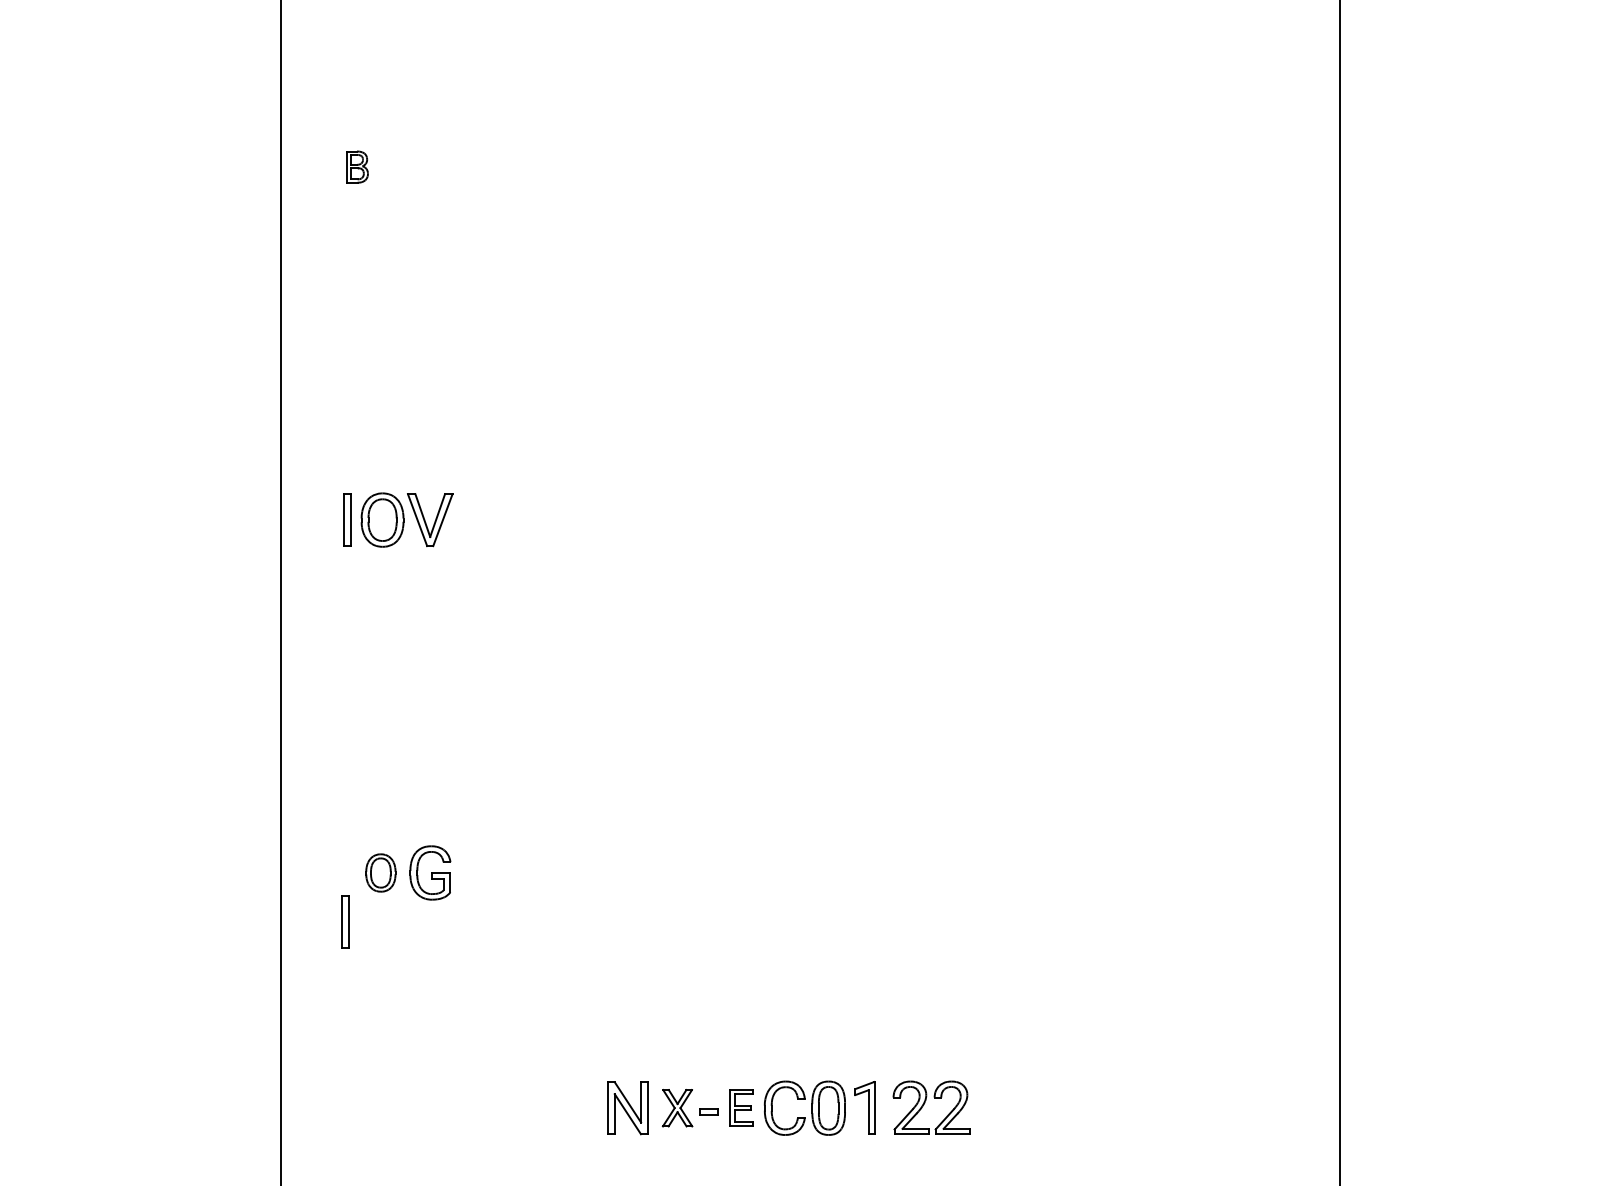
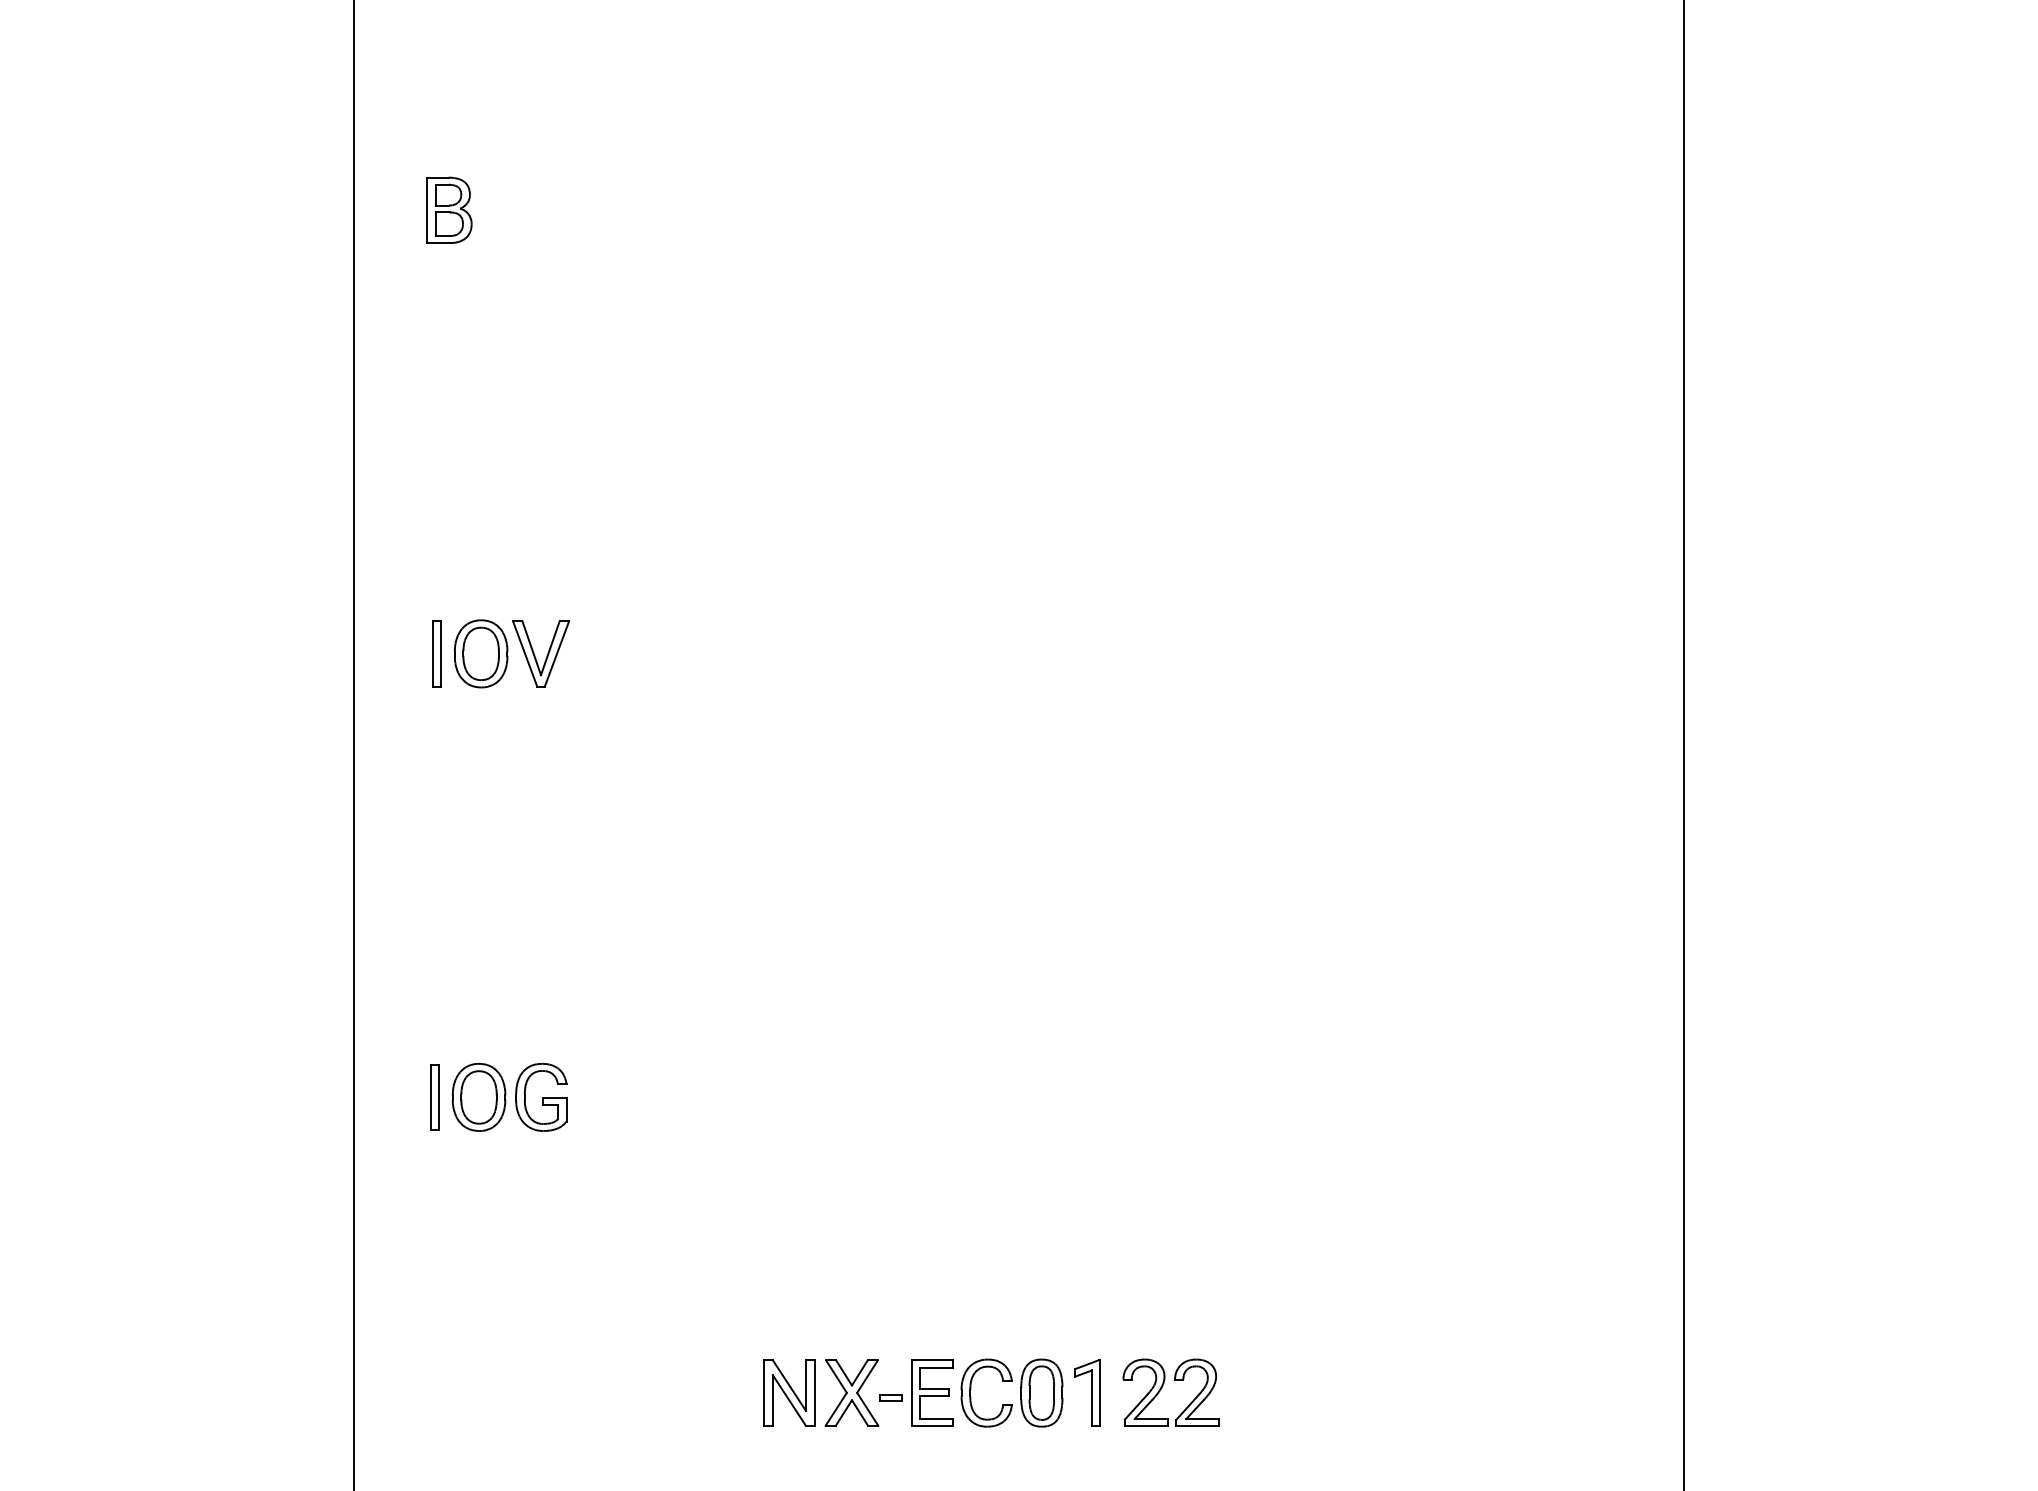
part: (357, 166) -> (449, 209), size x1.67
part: (380, 873) -> (478, 1097), size x1.43
part: (345, 921) -> (434, 1097), moved
part: (677, 1107) -> (851, 1392), size x1.43
part: (741, 1107) -> (932, 1392), size x1.43

